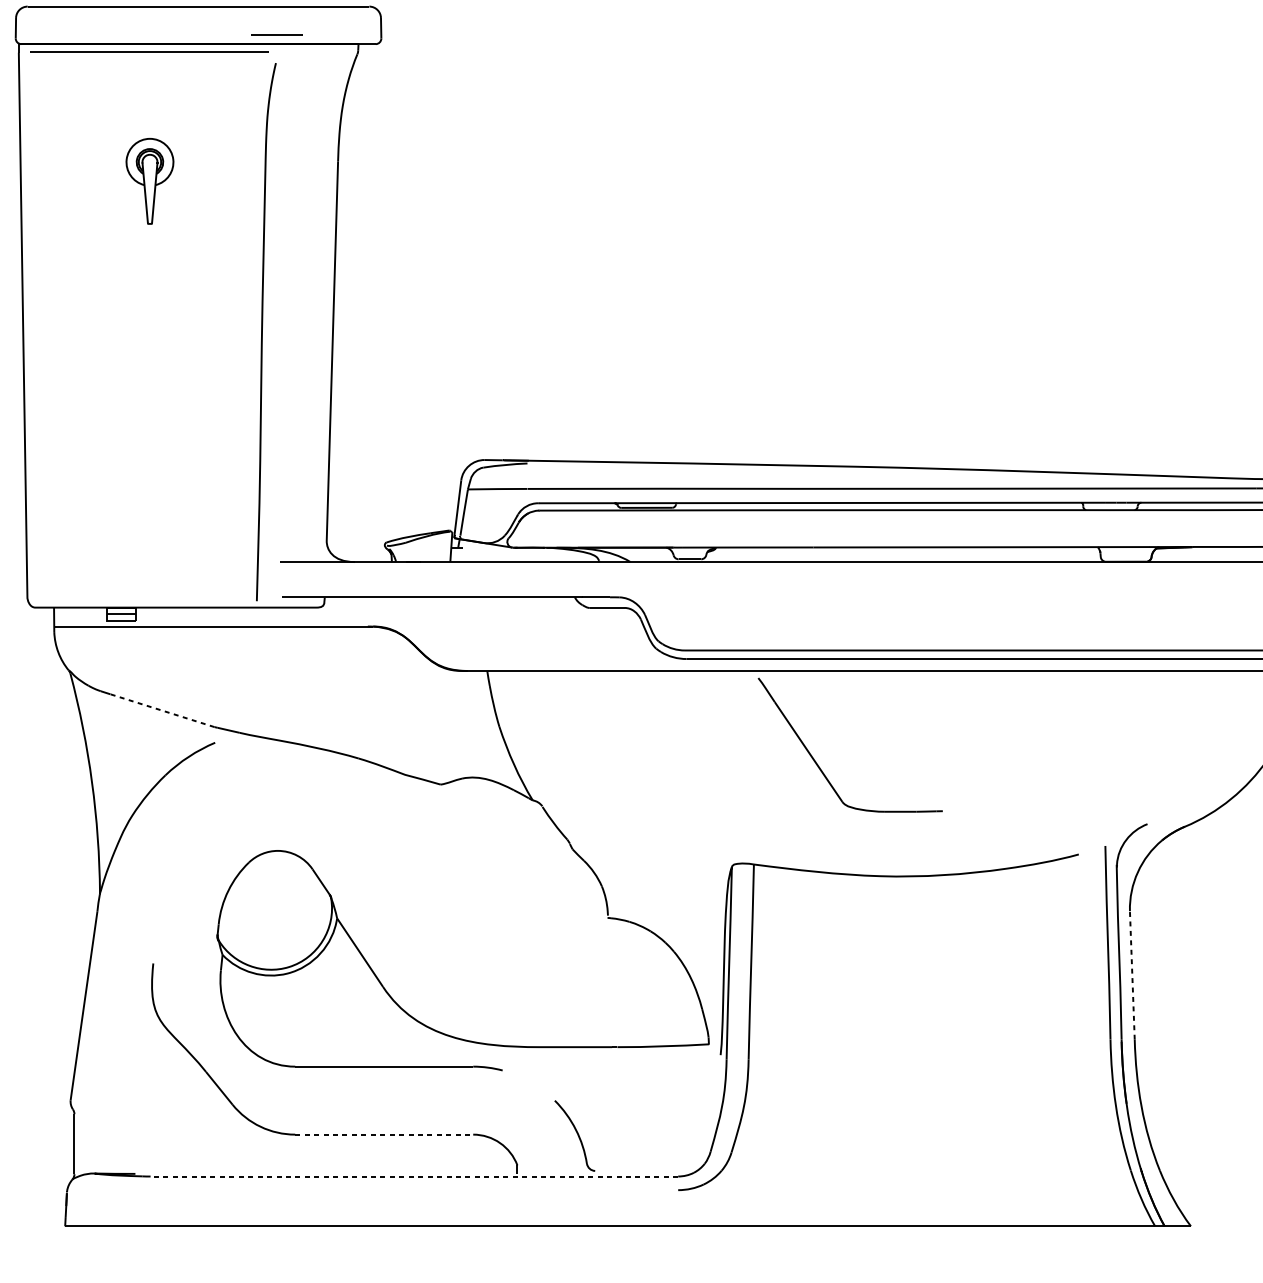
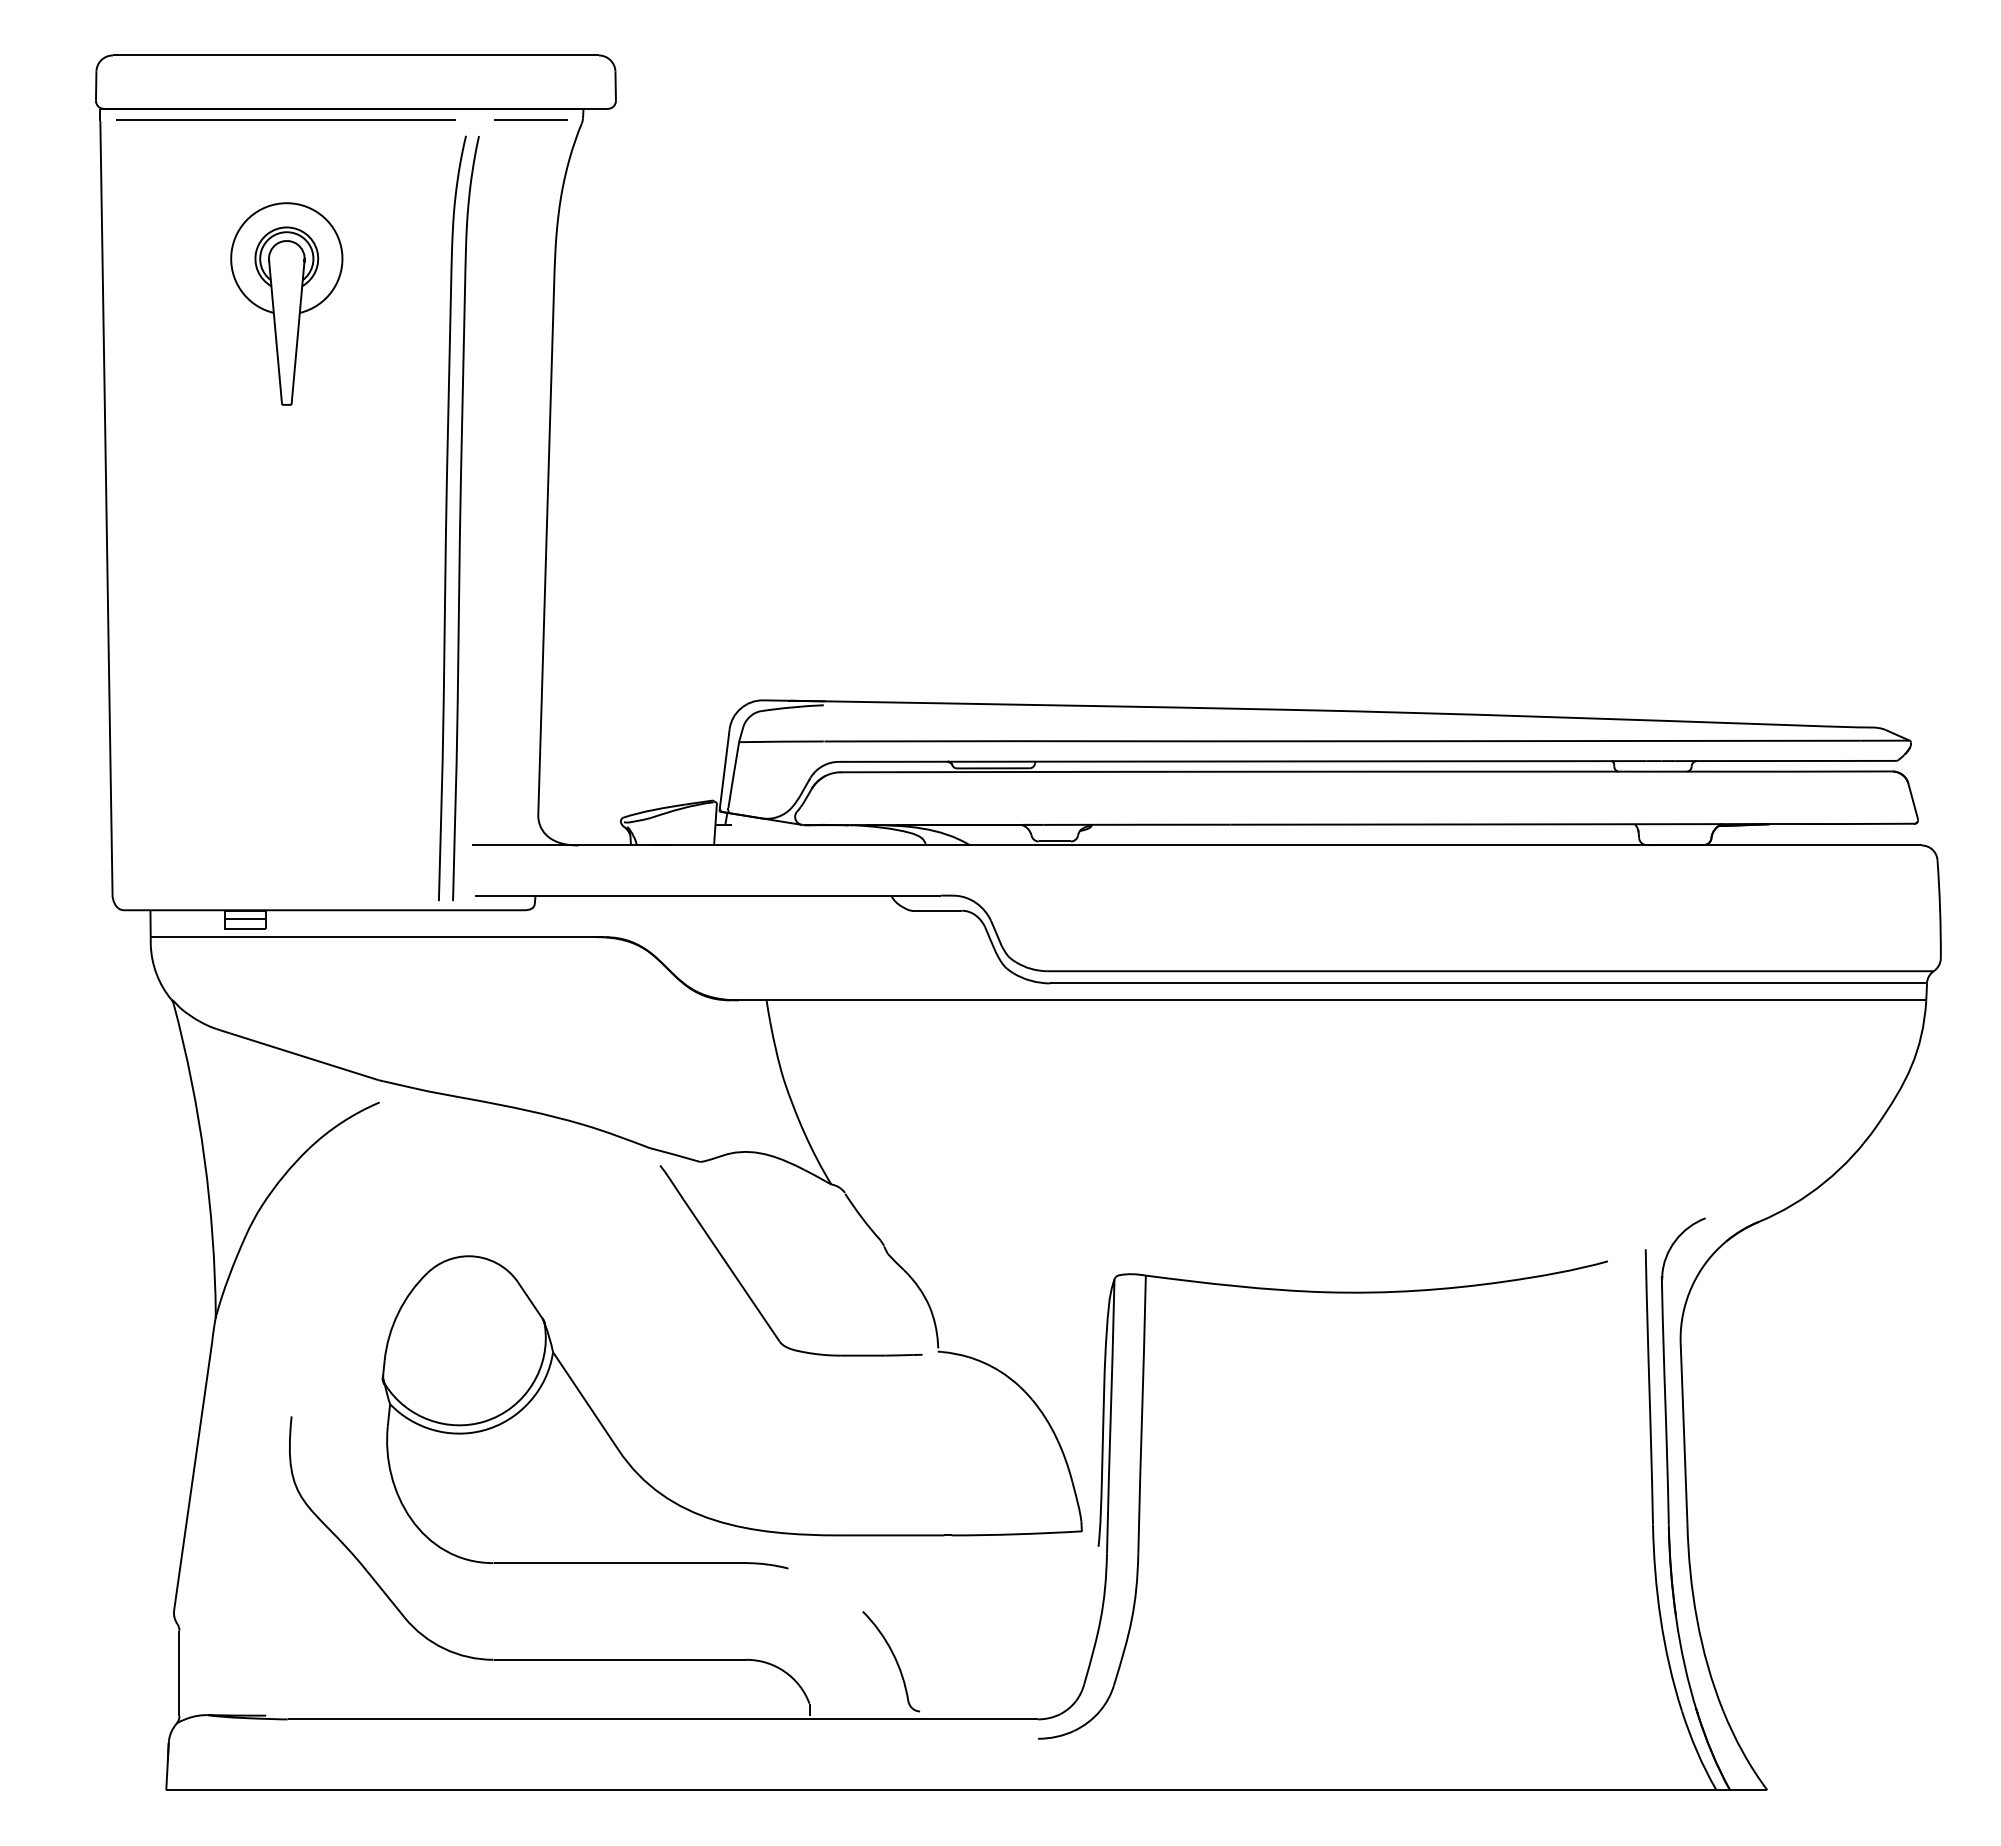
line: (276, 34) -> (530, 119), moved
part: (149, 181) -> (286, 303), size x1.67
curve: (272, 332) -> (461, 518), added
line: (162, 710) -> (304, 1056), dashed -> solid
part: (819, 765) -> (746, 1290), moved
line: (1132, 974) -> (1684, 1432), dashed -> solid
line: (384, 1134) -> (620, 1659), dashed -> solid
line: (414, 1176) -> (662, 1719), dashed -> solid

